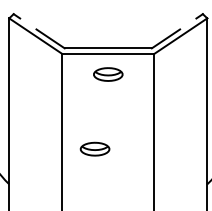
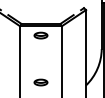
part: (93, 149) -> (40, 82), moved

